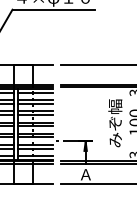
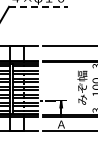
line: (53, 9) -> (38, 6), solid -> dashed

